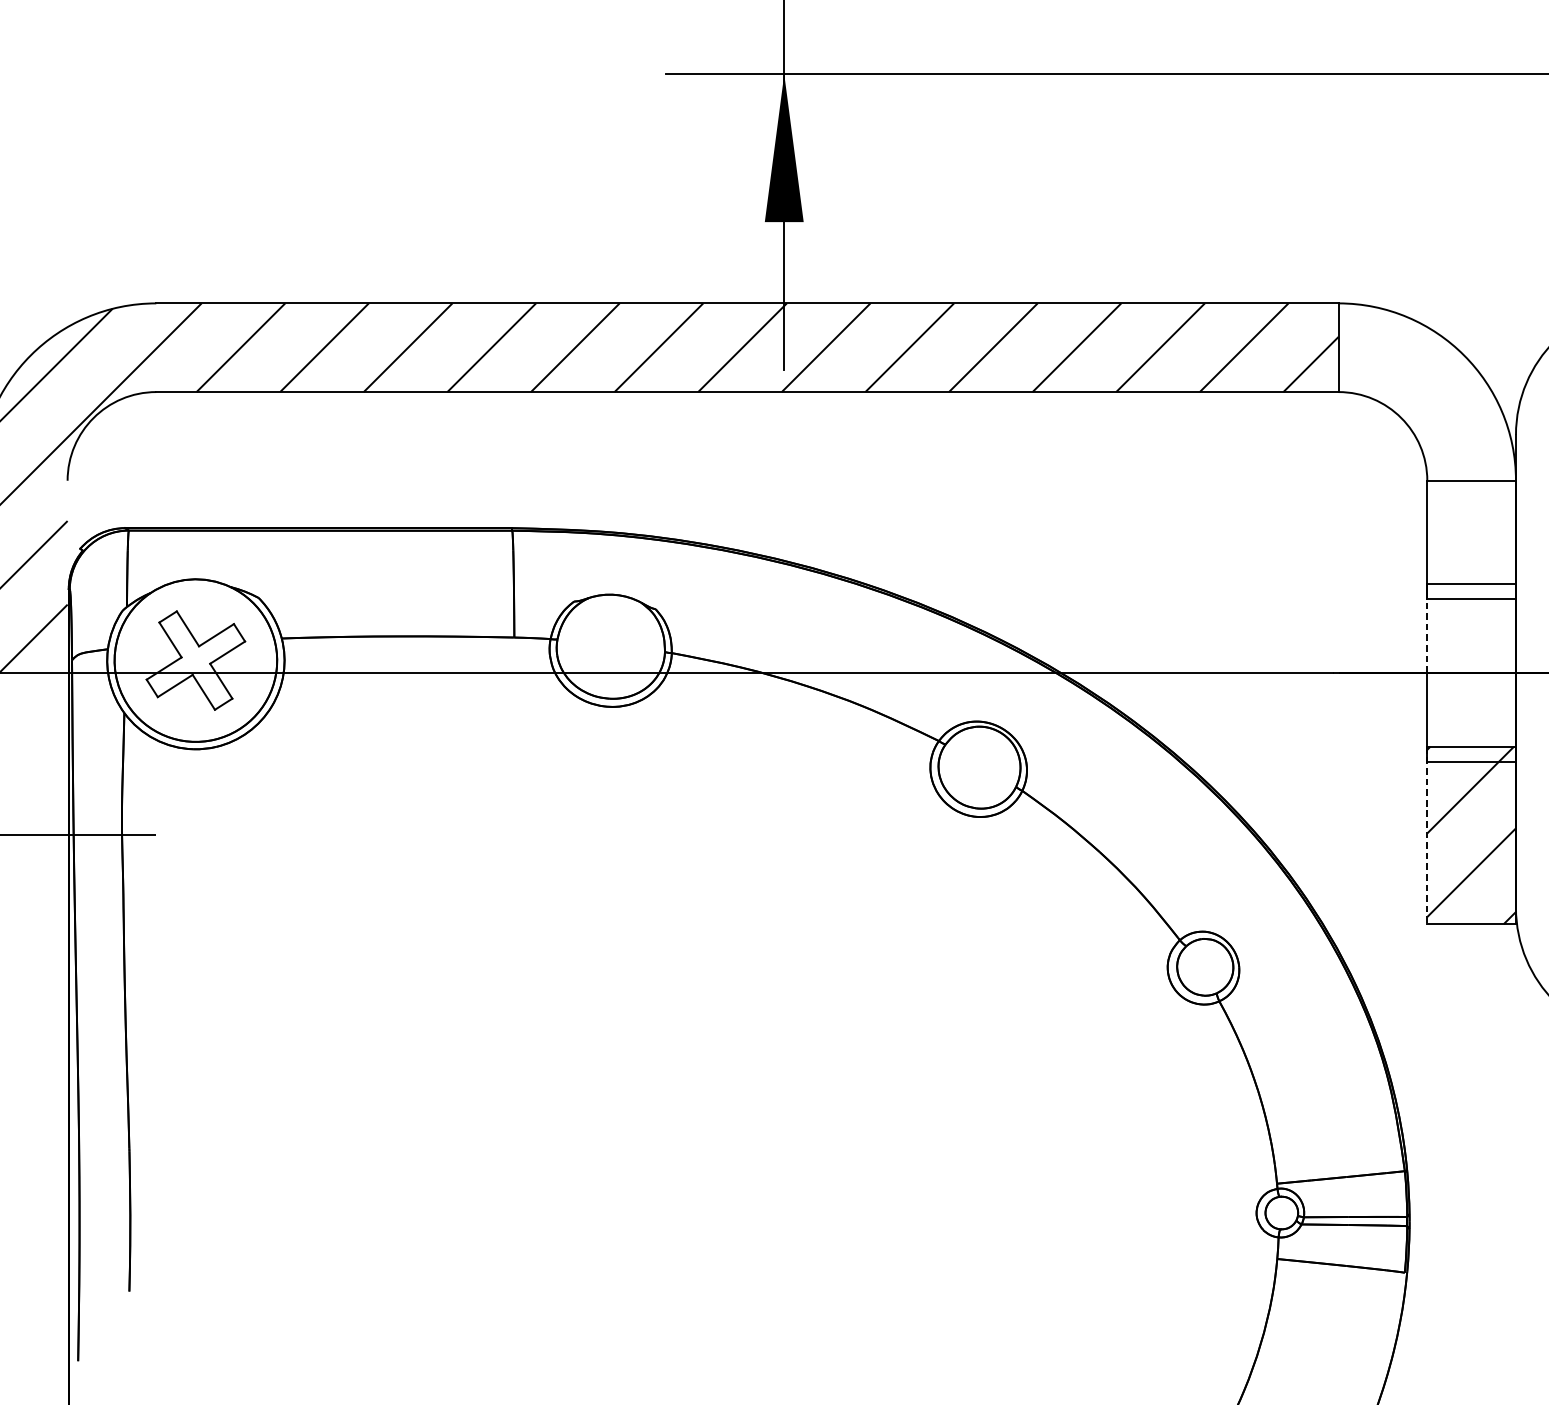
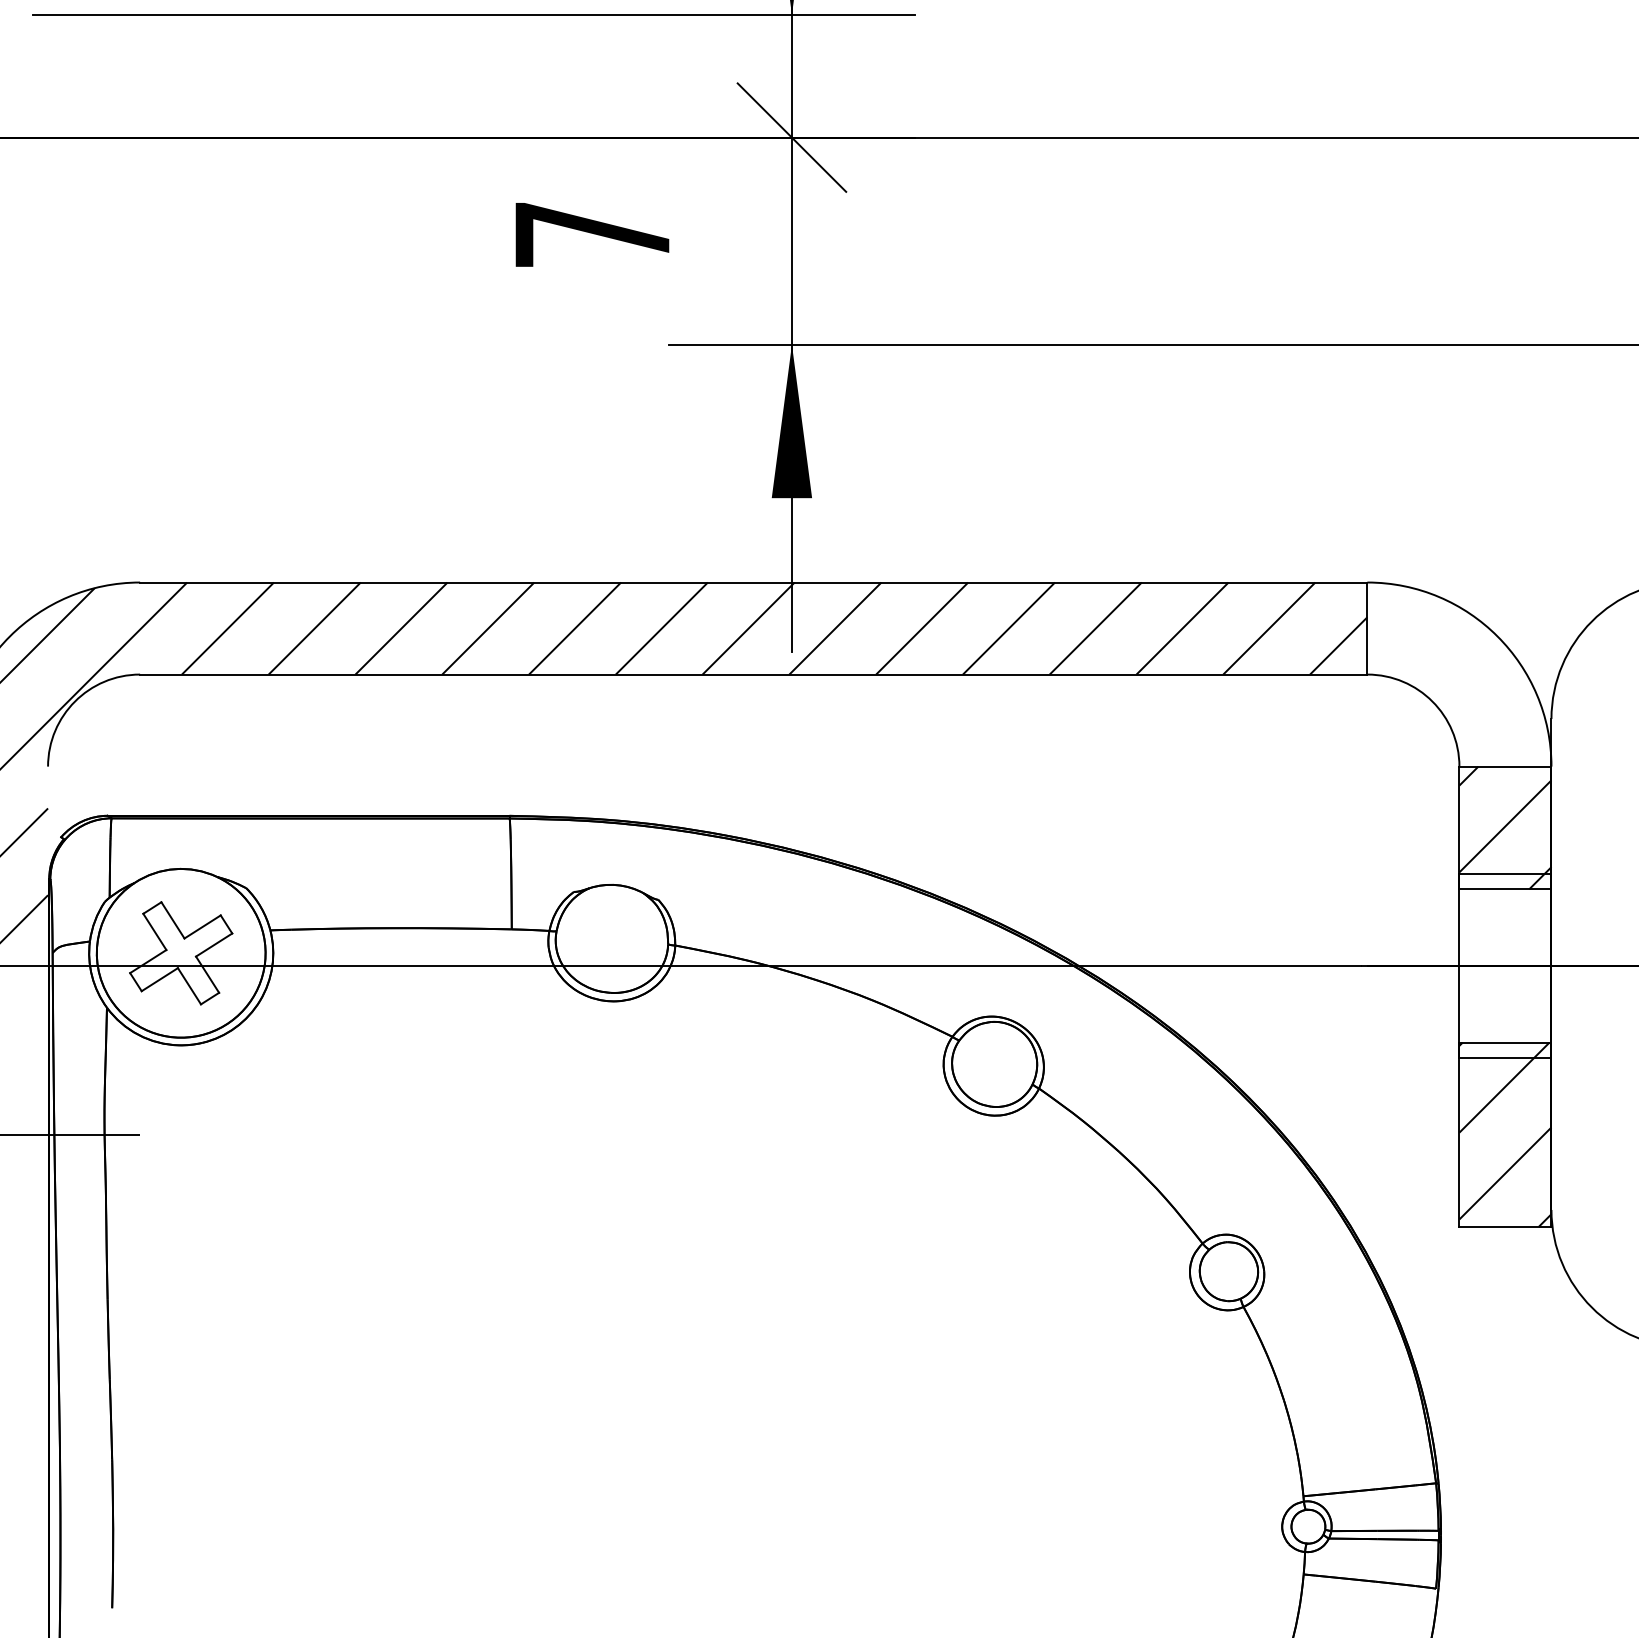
hatch: (1471, 539) -> (1505, 827), added
line: (1427, 635) -> (1459, 927), dashed -> solid
line: (1427, 836) -> (1459, 1135), dashed -> solid

